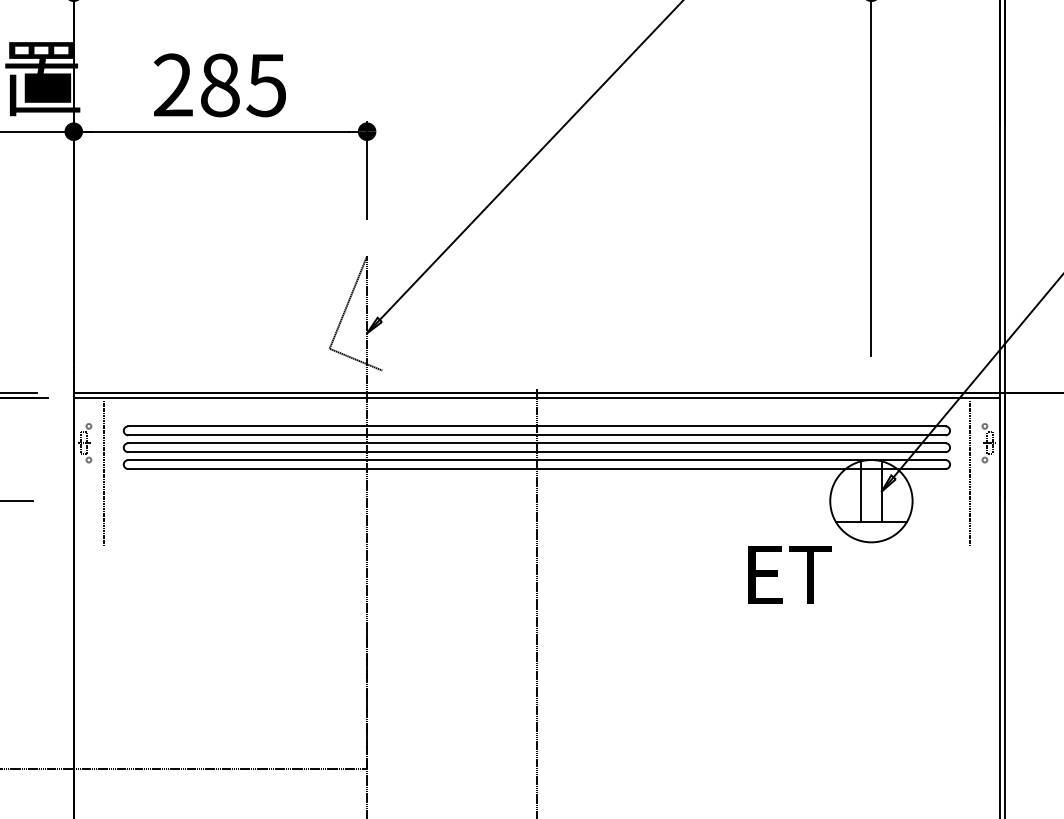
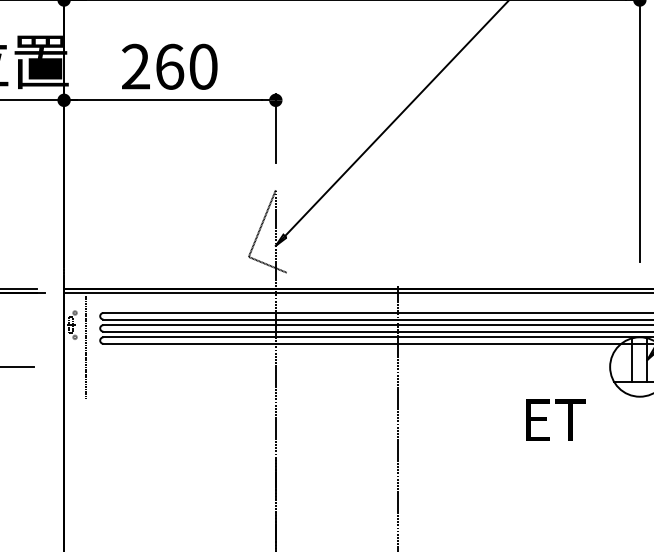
text: (243, 85) -> (186, 66), 285 -> 260
text: (789, 574) -> (555, 419), moved

